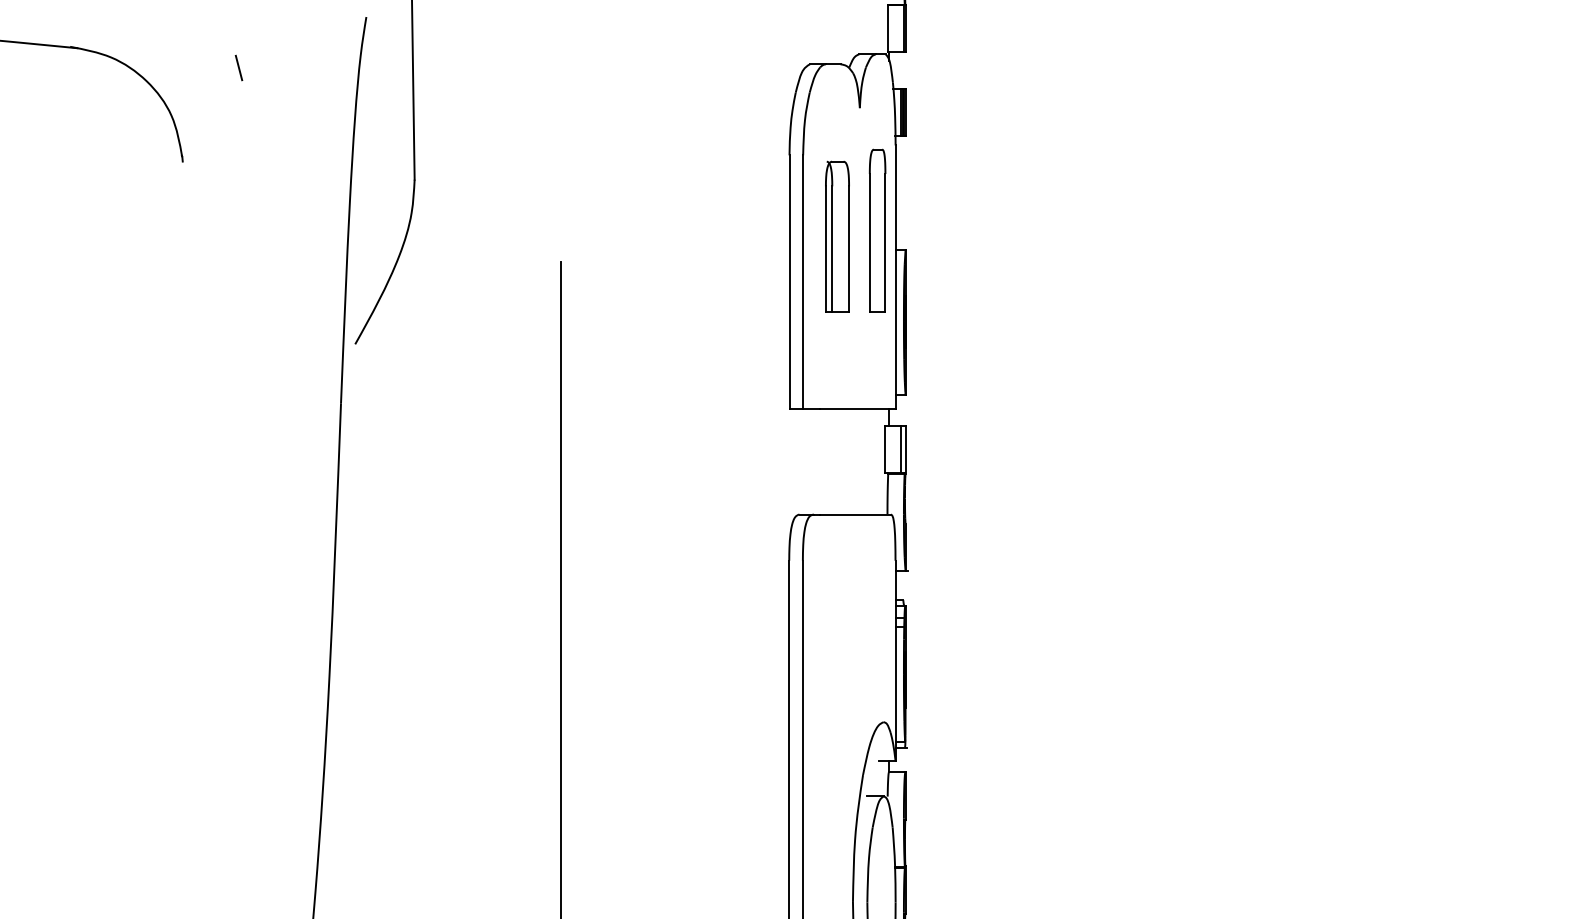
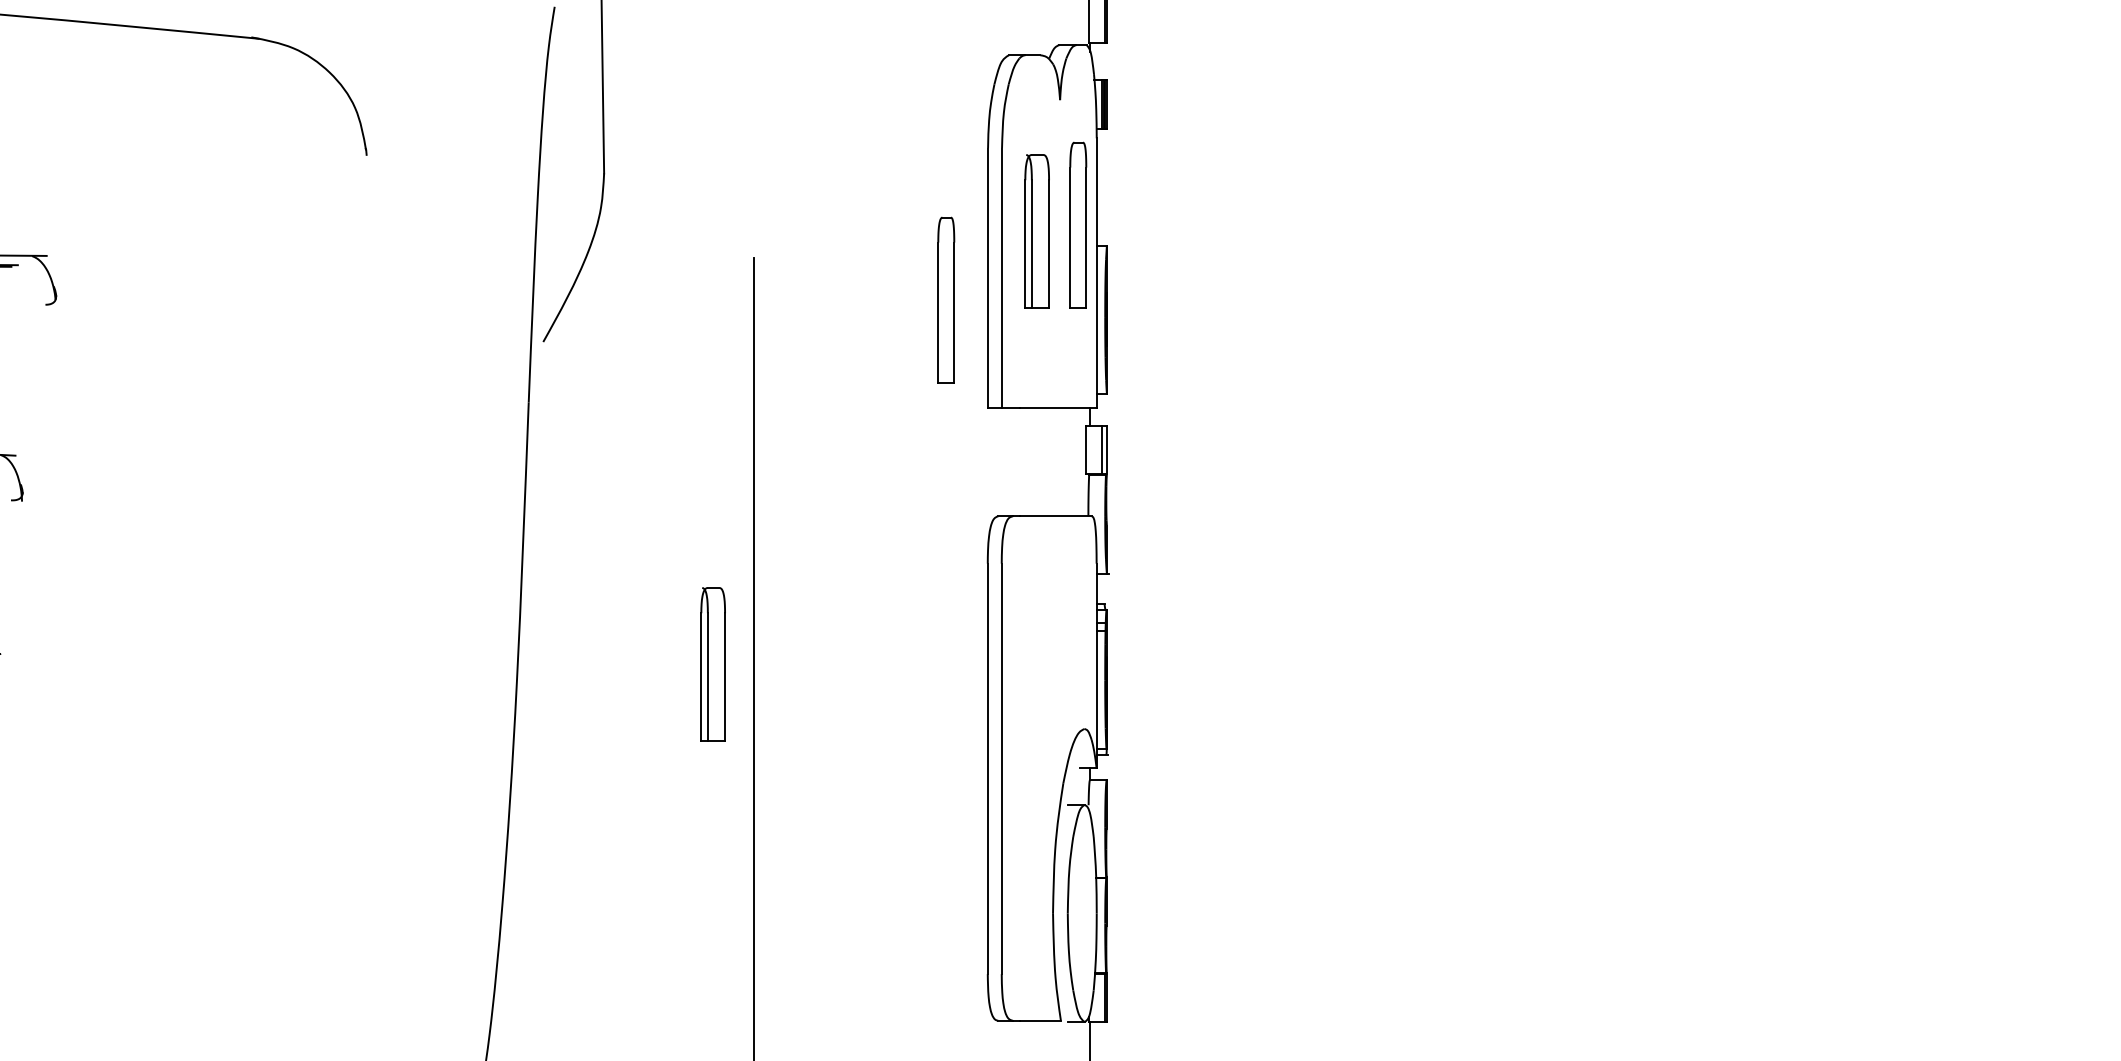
line: (239, 67) -> (424, 58), removed
part: (748, 302) -> (946, 299), added
part: (520, 659) -> (712, 664), added

